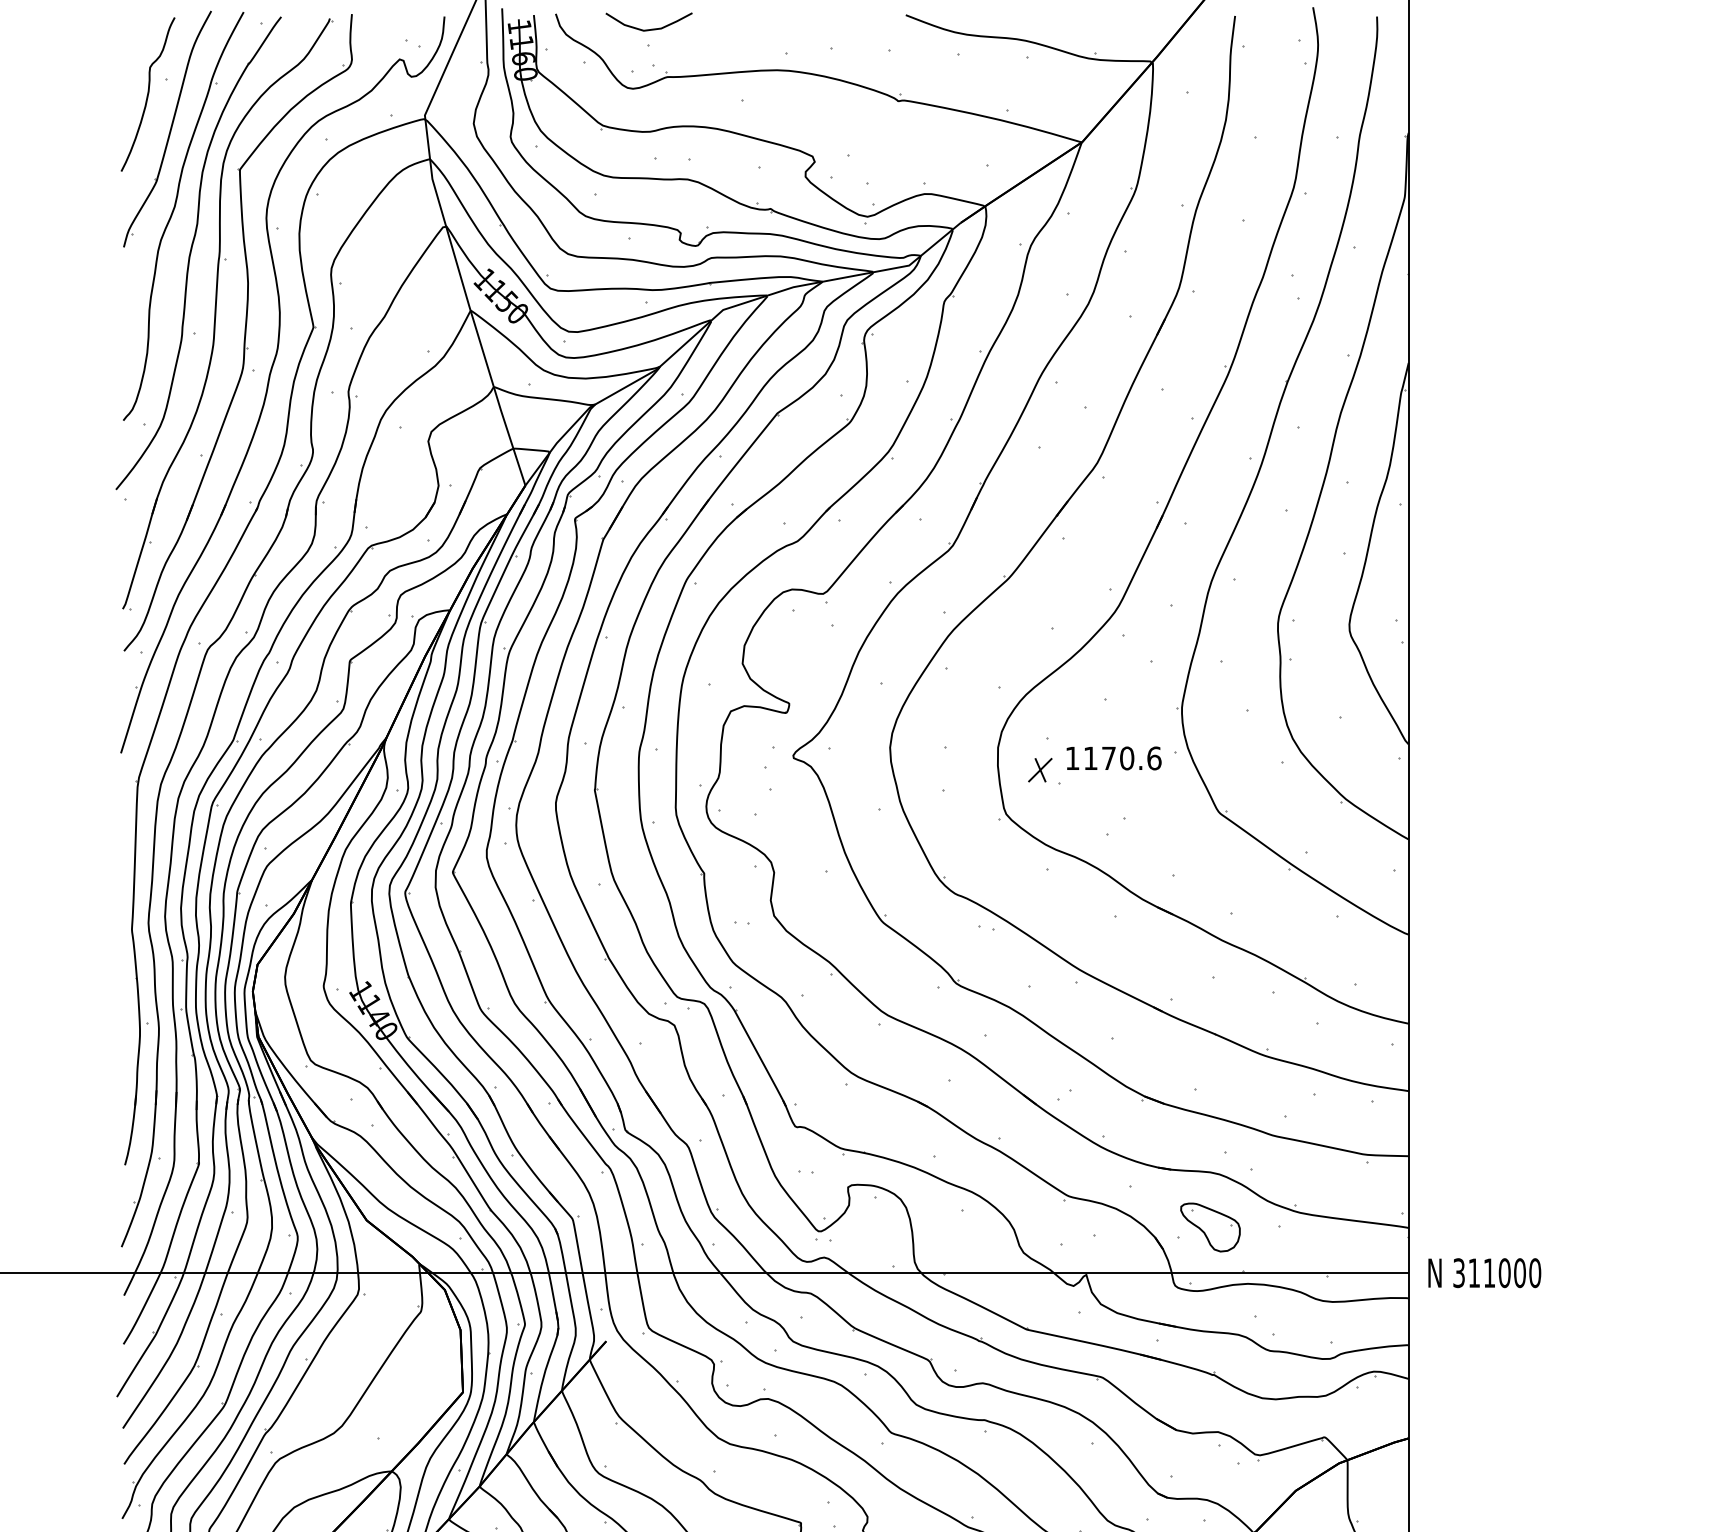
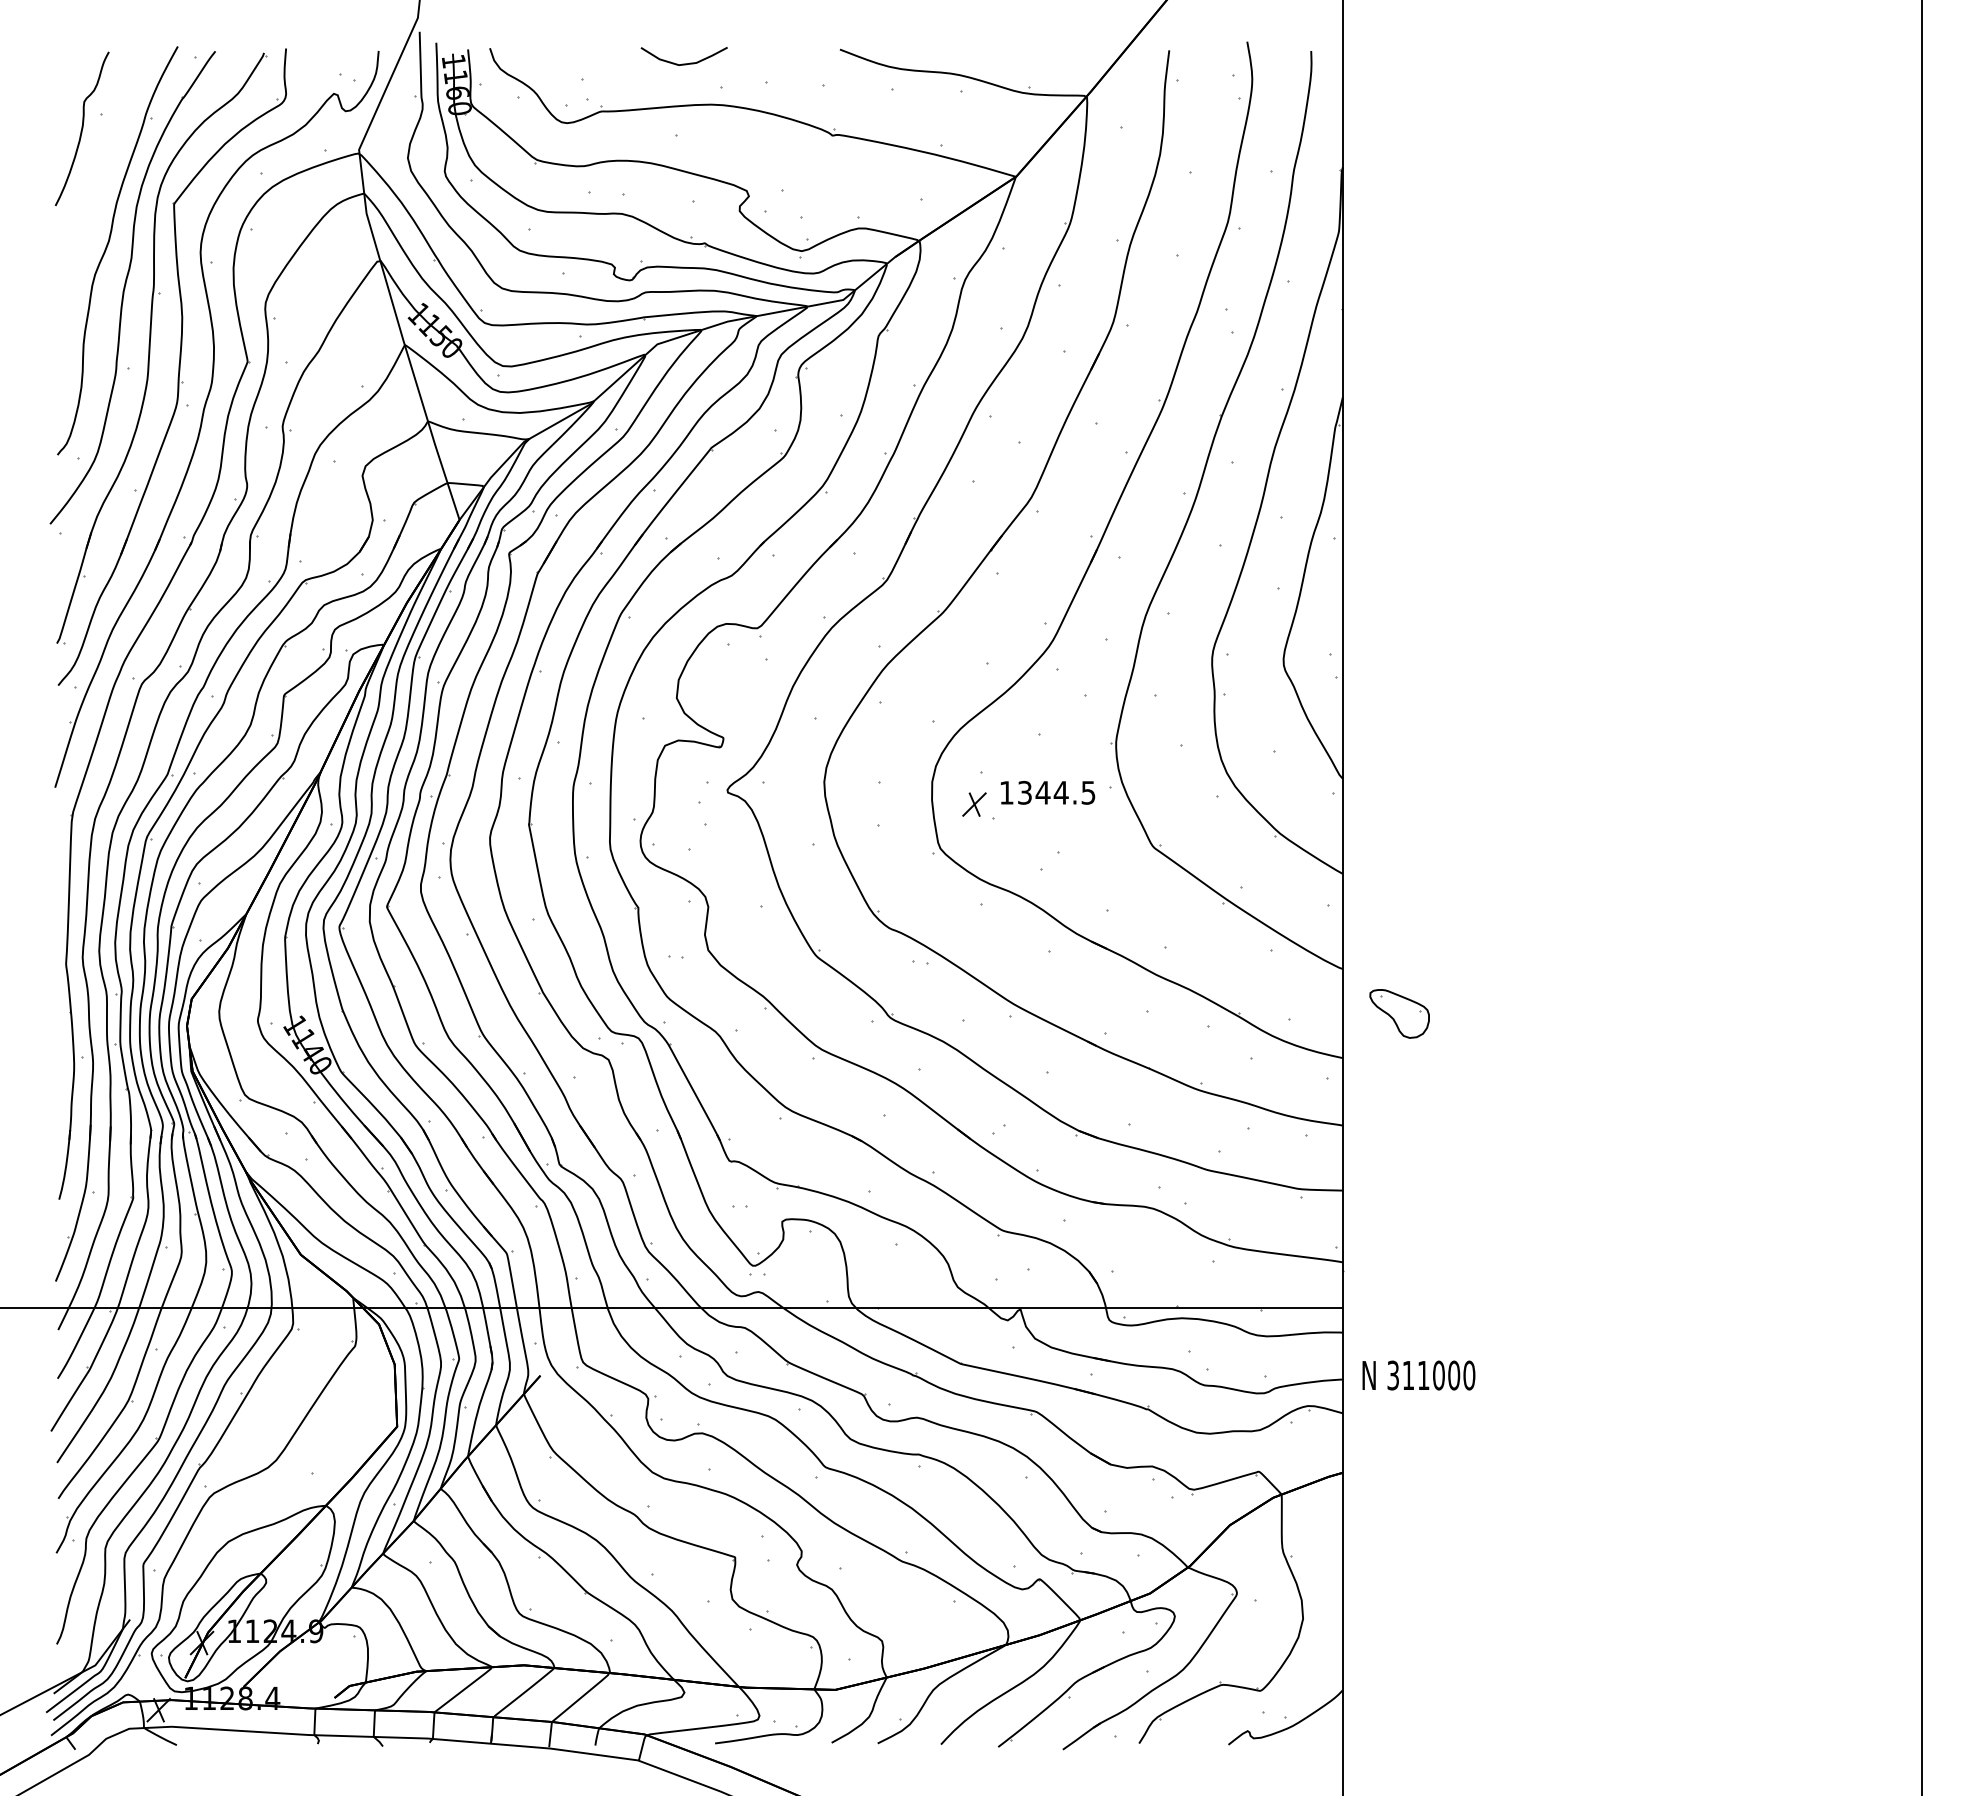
curve: (648, 29) -> (683, 63), moved
part: (167, 129) -> (101, 163), removed
text: (1122, 758) -> (1056, 792), 1170.6 -> 1344.5
part: (1210, 1227) -> (1399, 1013), moved
text: (1484, 1273) -> (1418, 1375), moved

